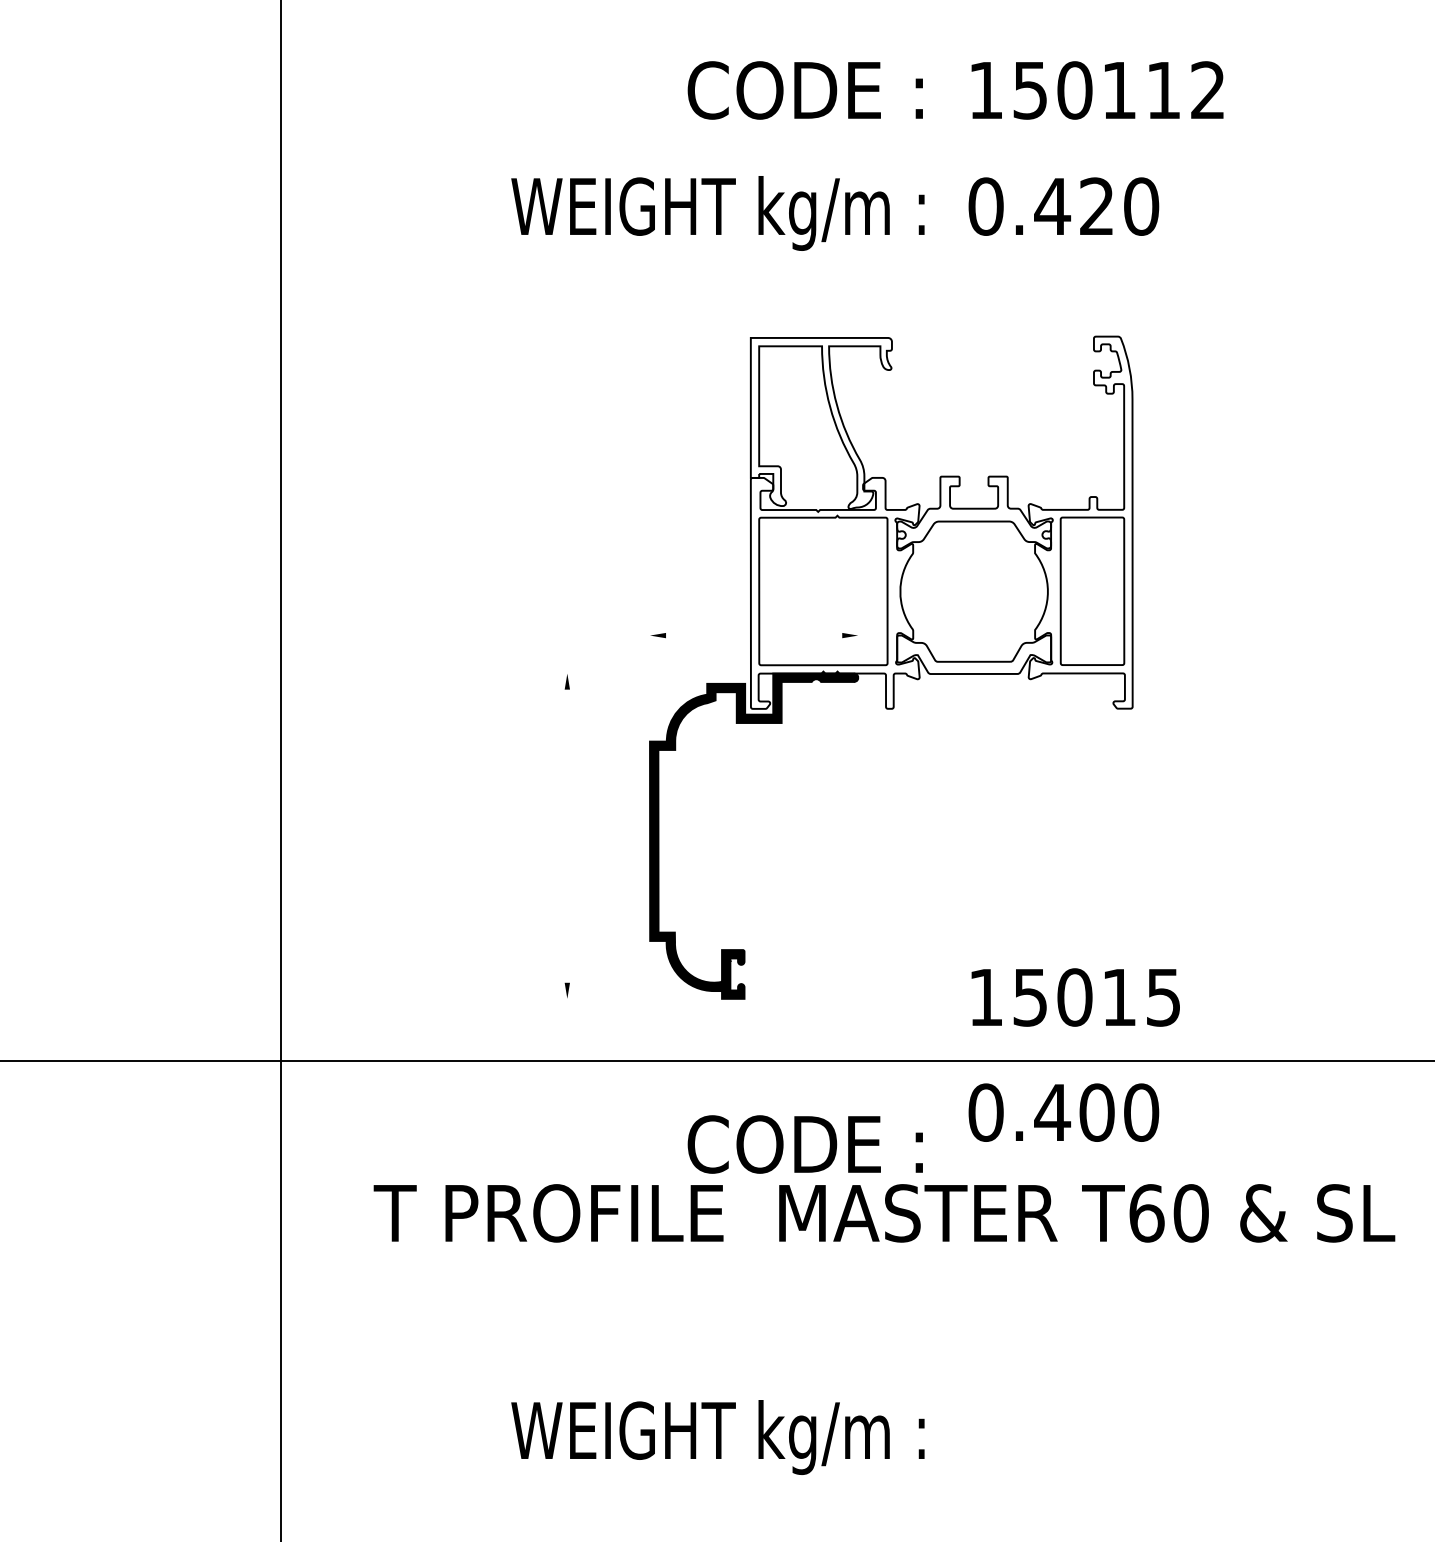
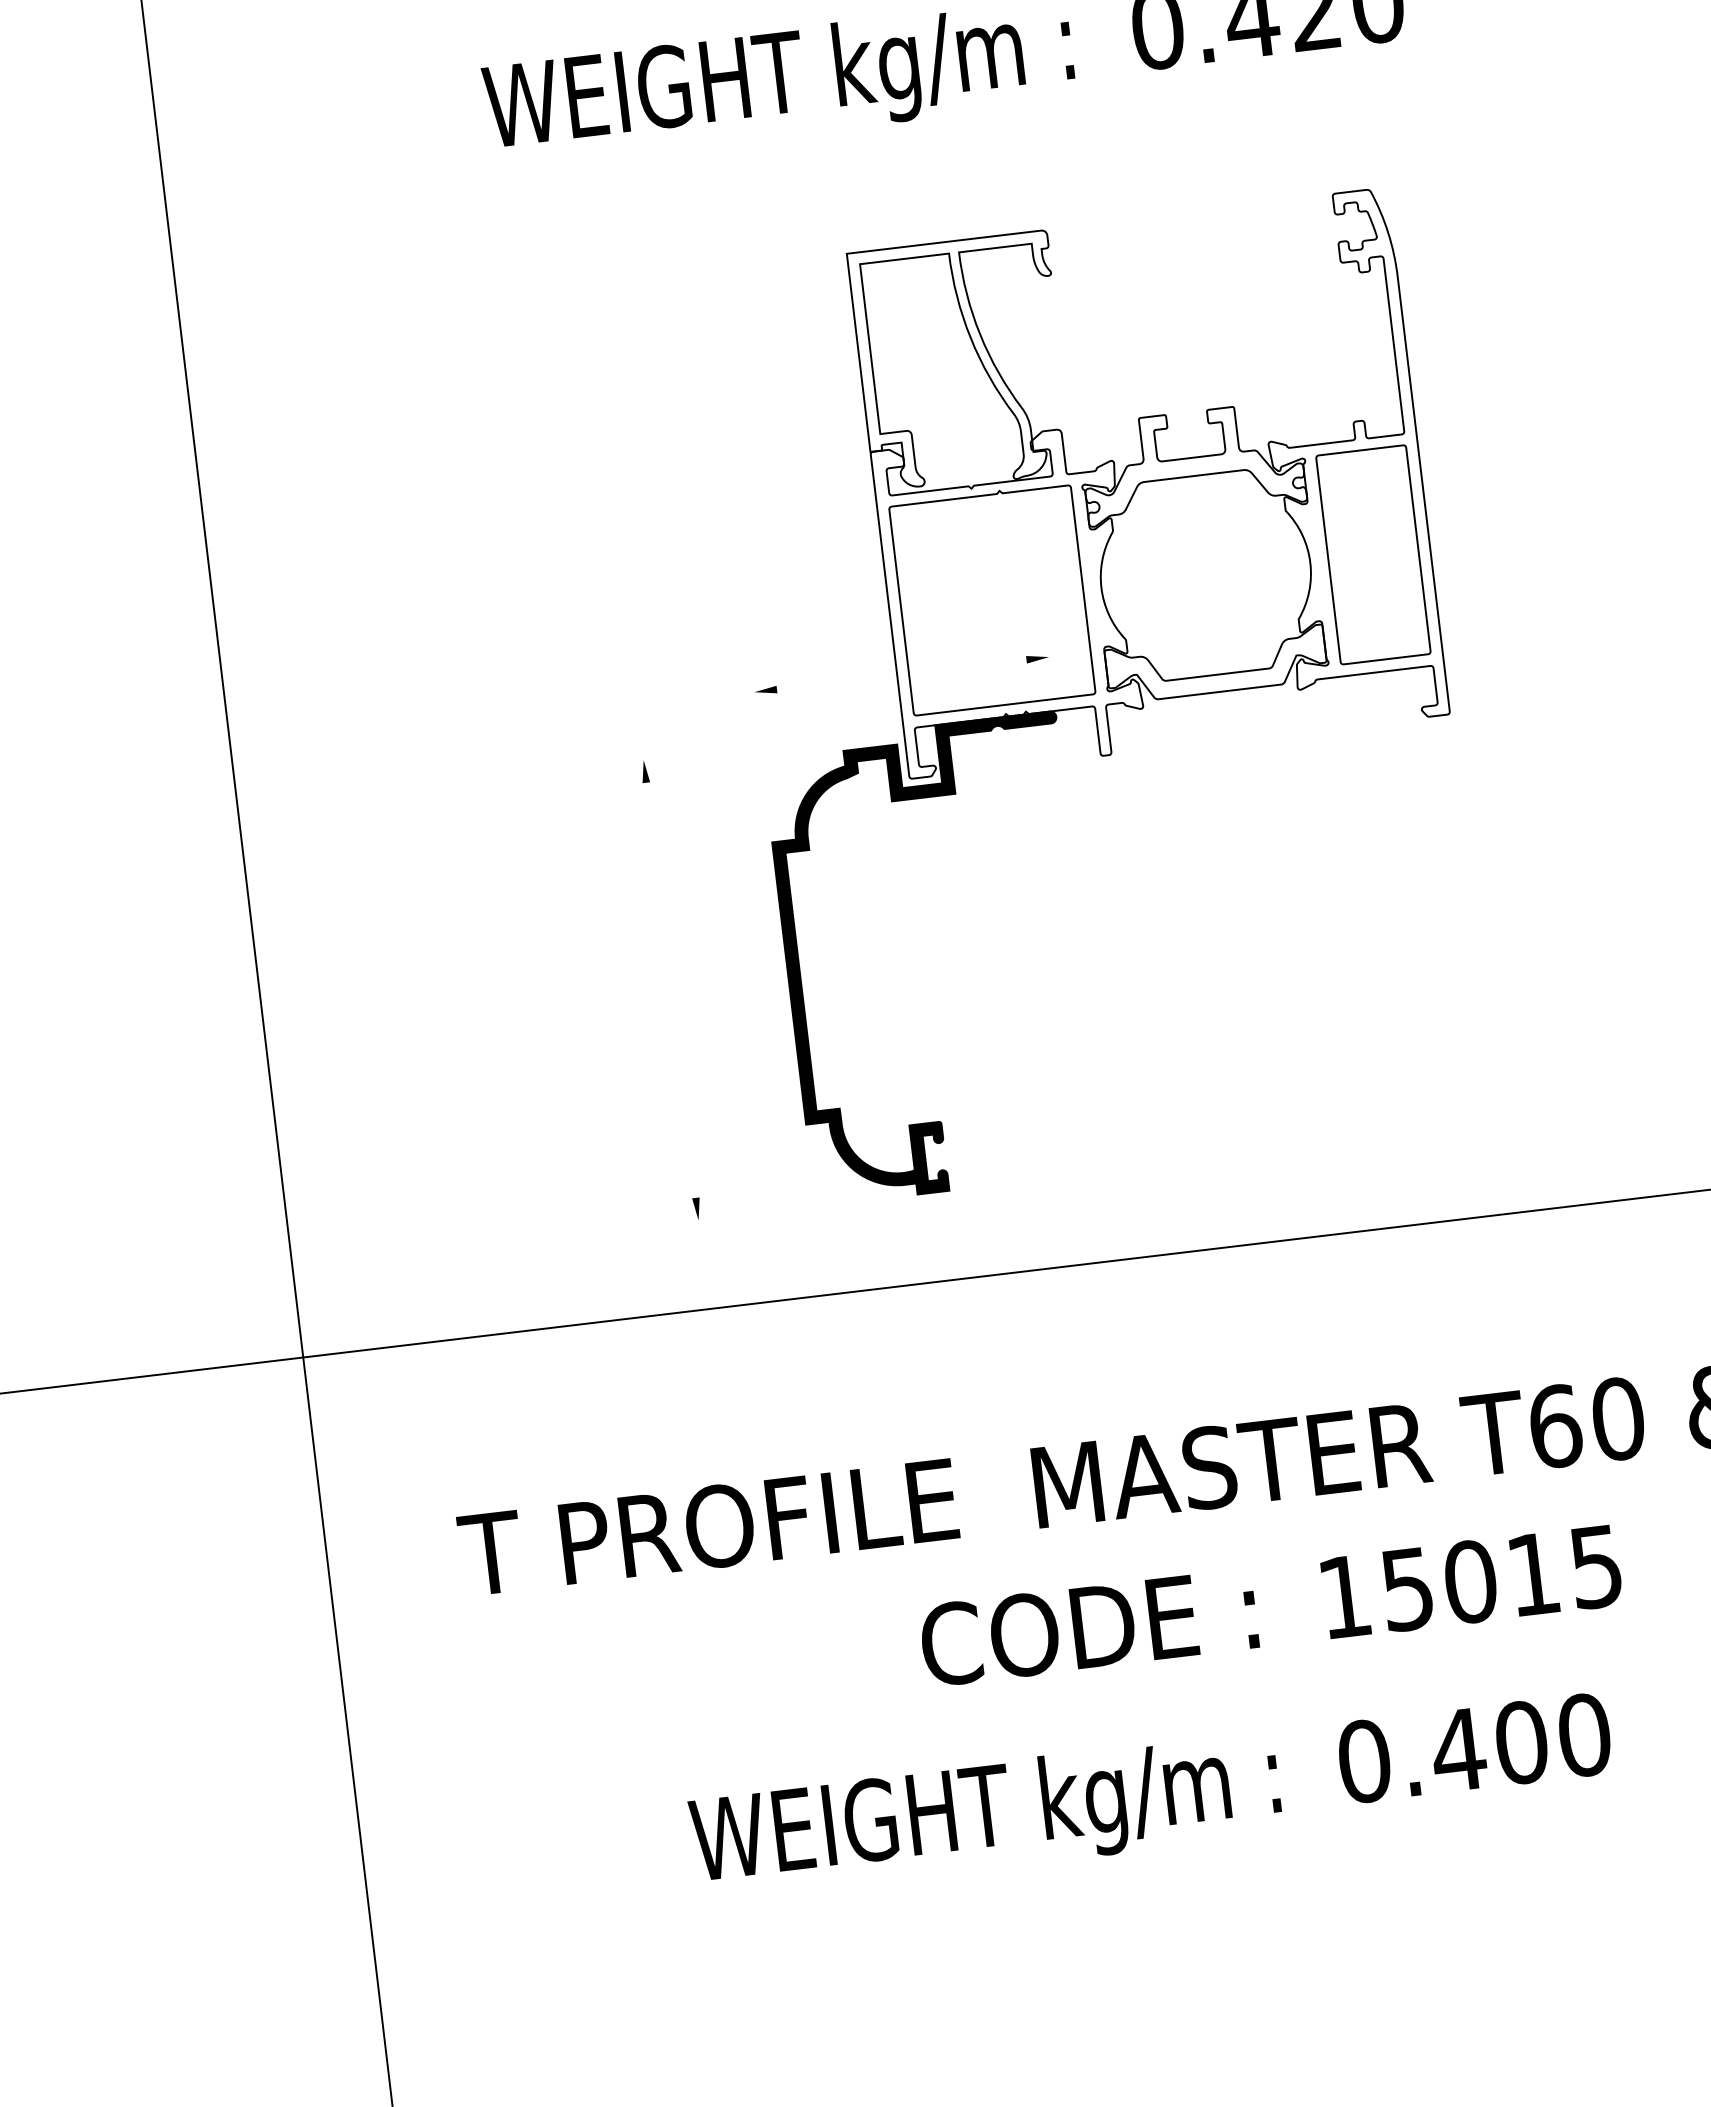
text: (1075, 997) -> (1471, 1581), moved
text: (1063, 1112) -> (1474, 1748), moved
text: (804, 1144) -> (1087, 1627), moved

